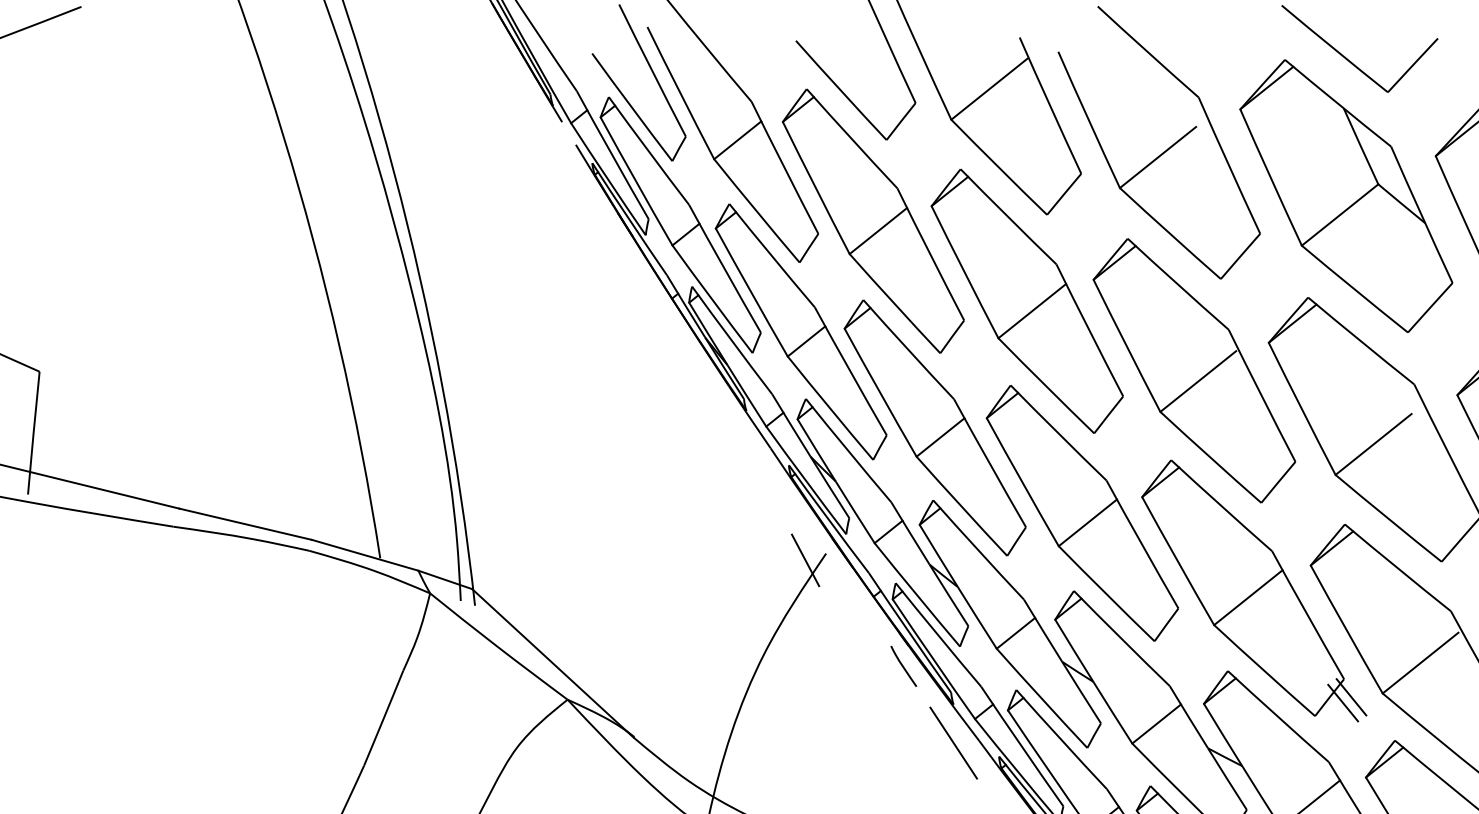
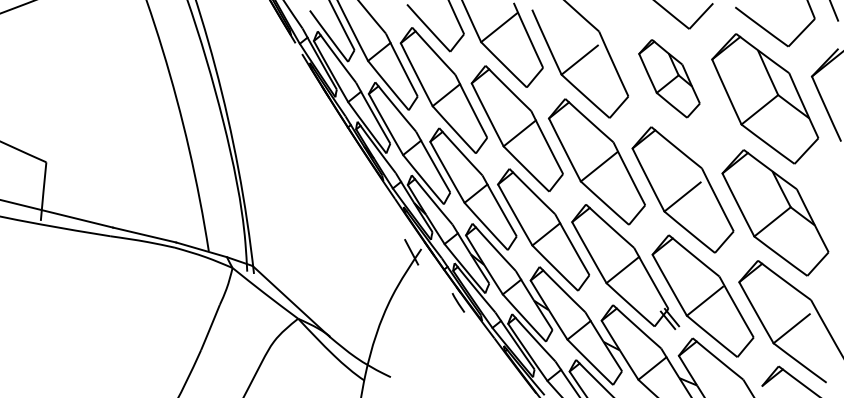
part: (1346, 195) -> (669, 78), size x0.6
line: (954, 743) -> (482, 339), removed

